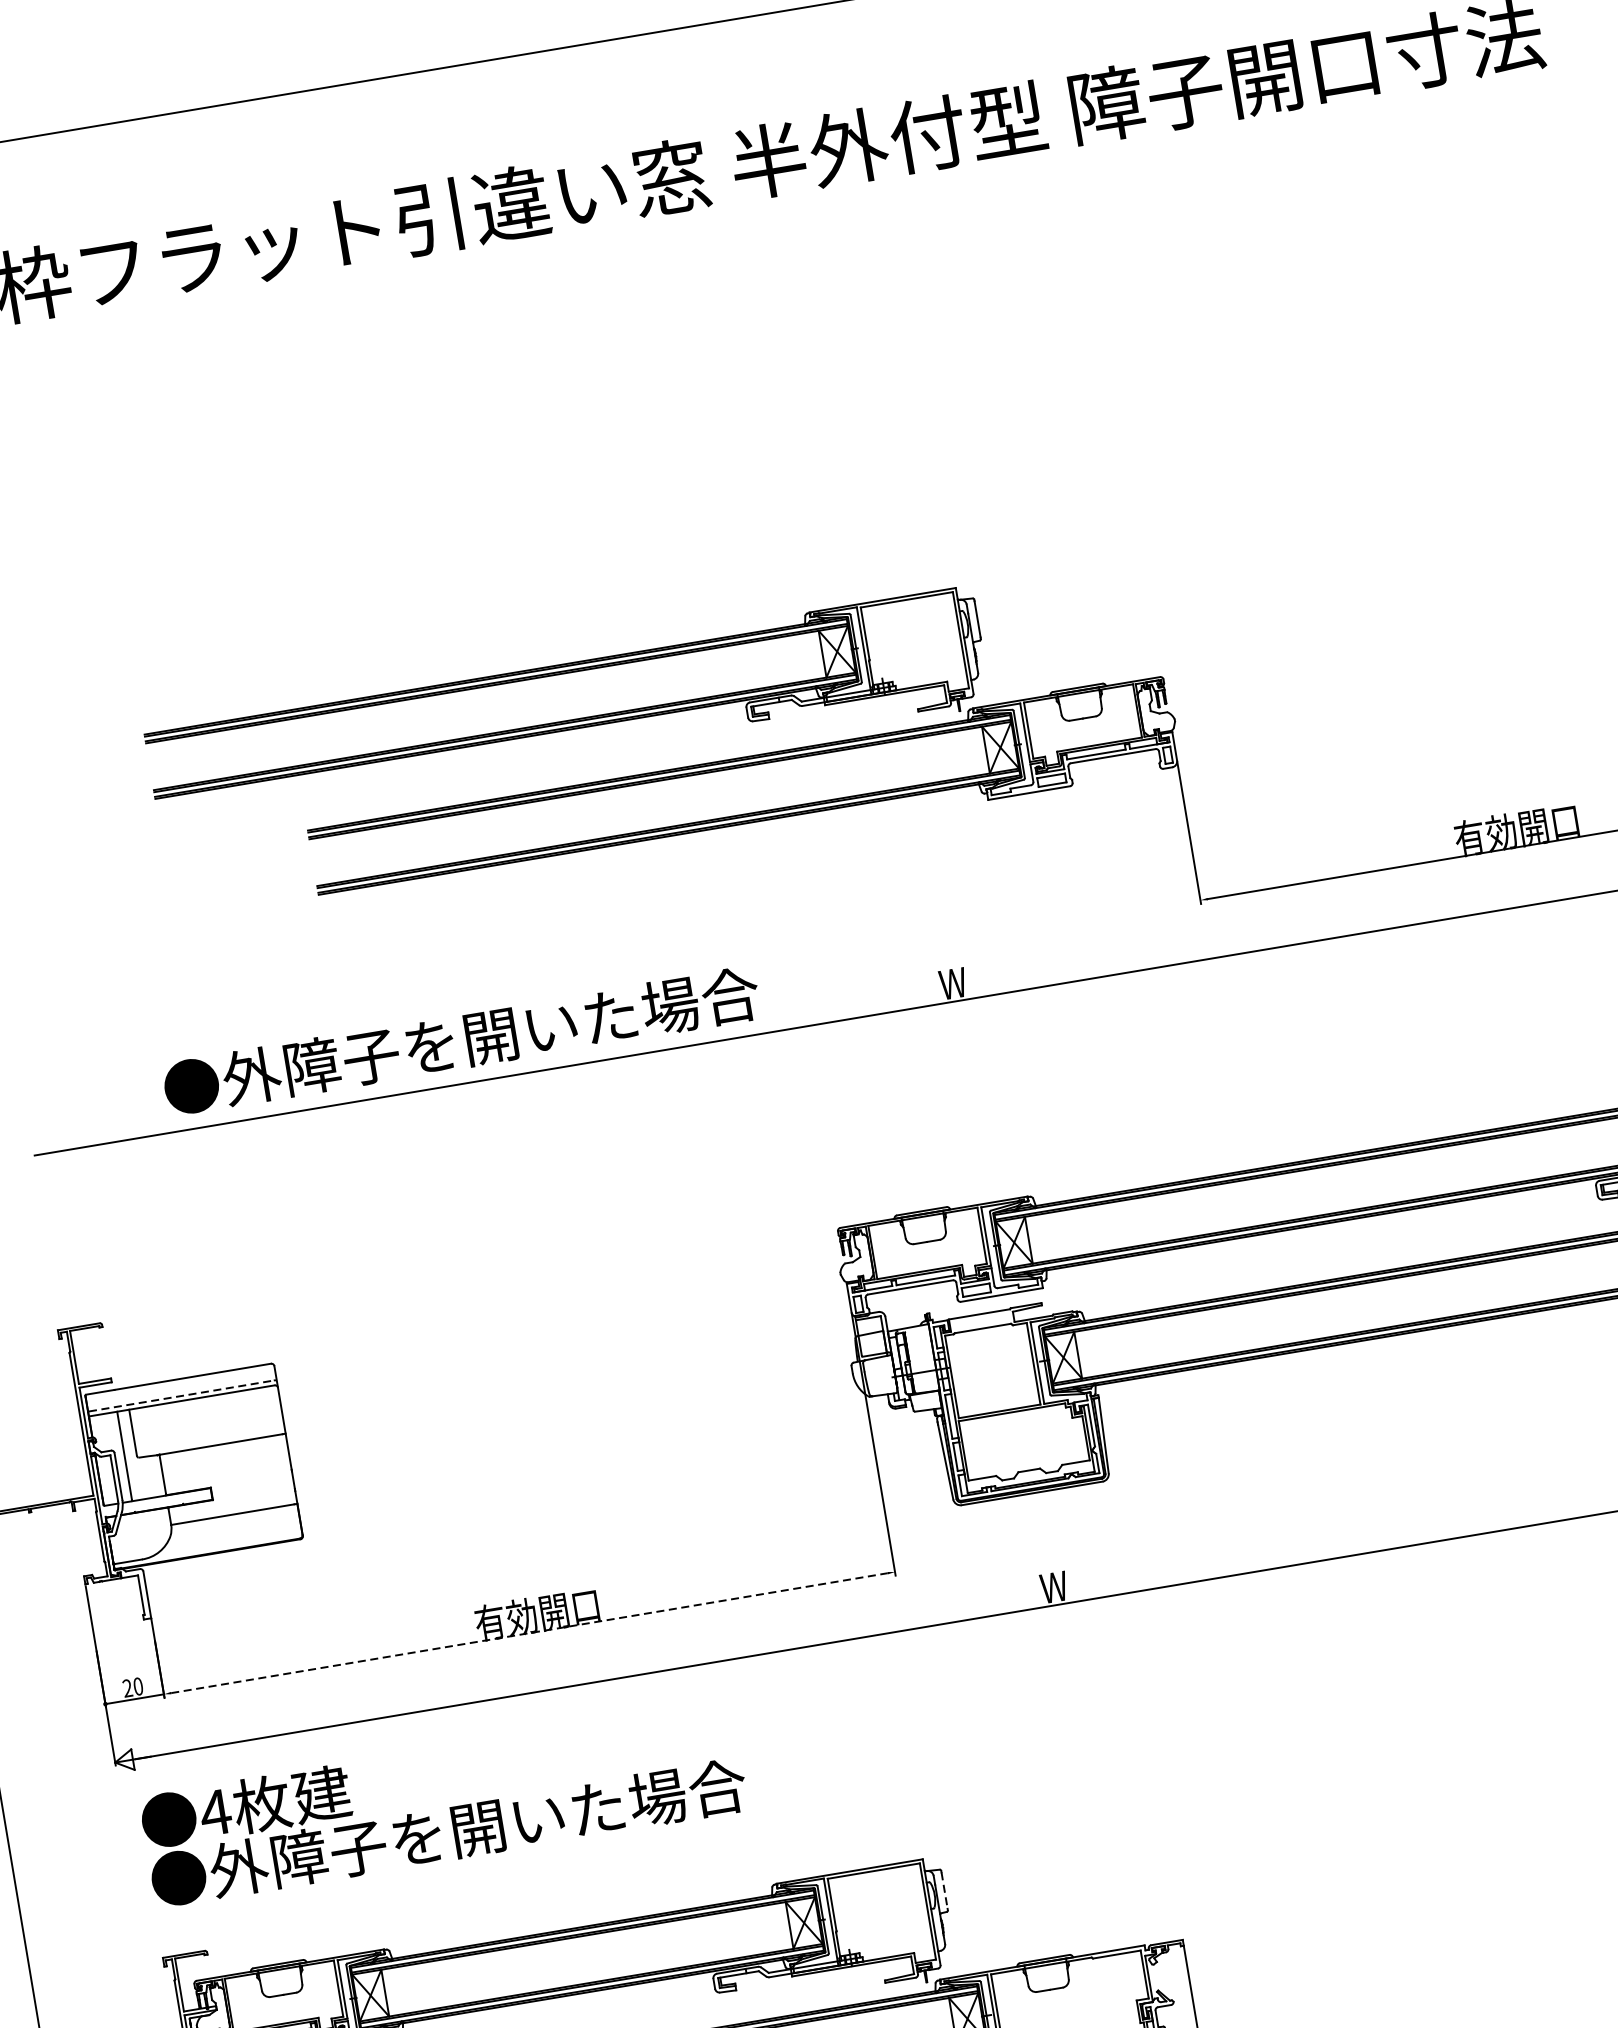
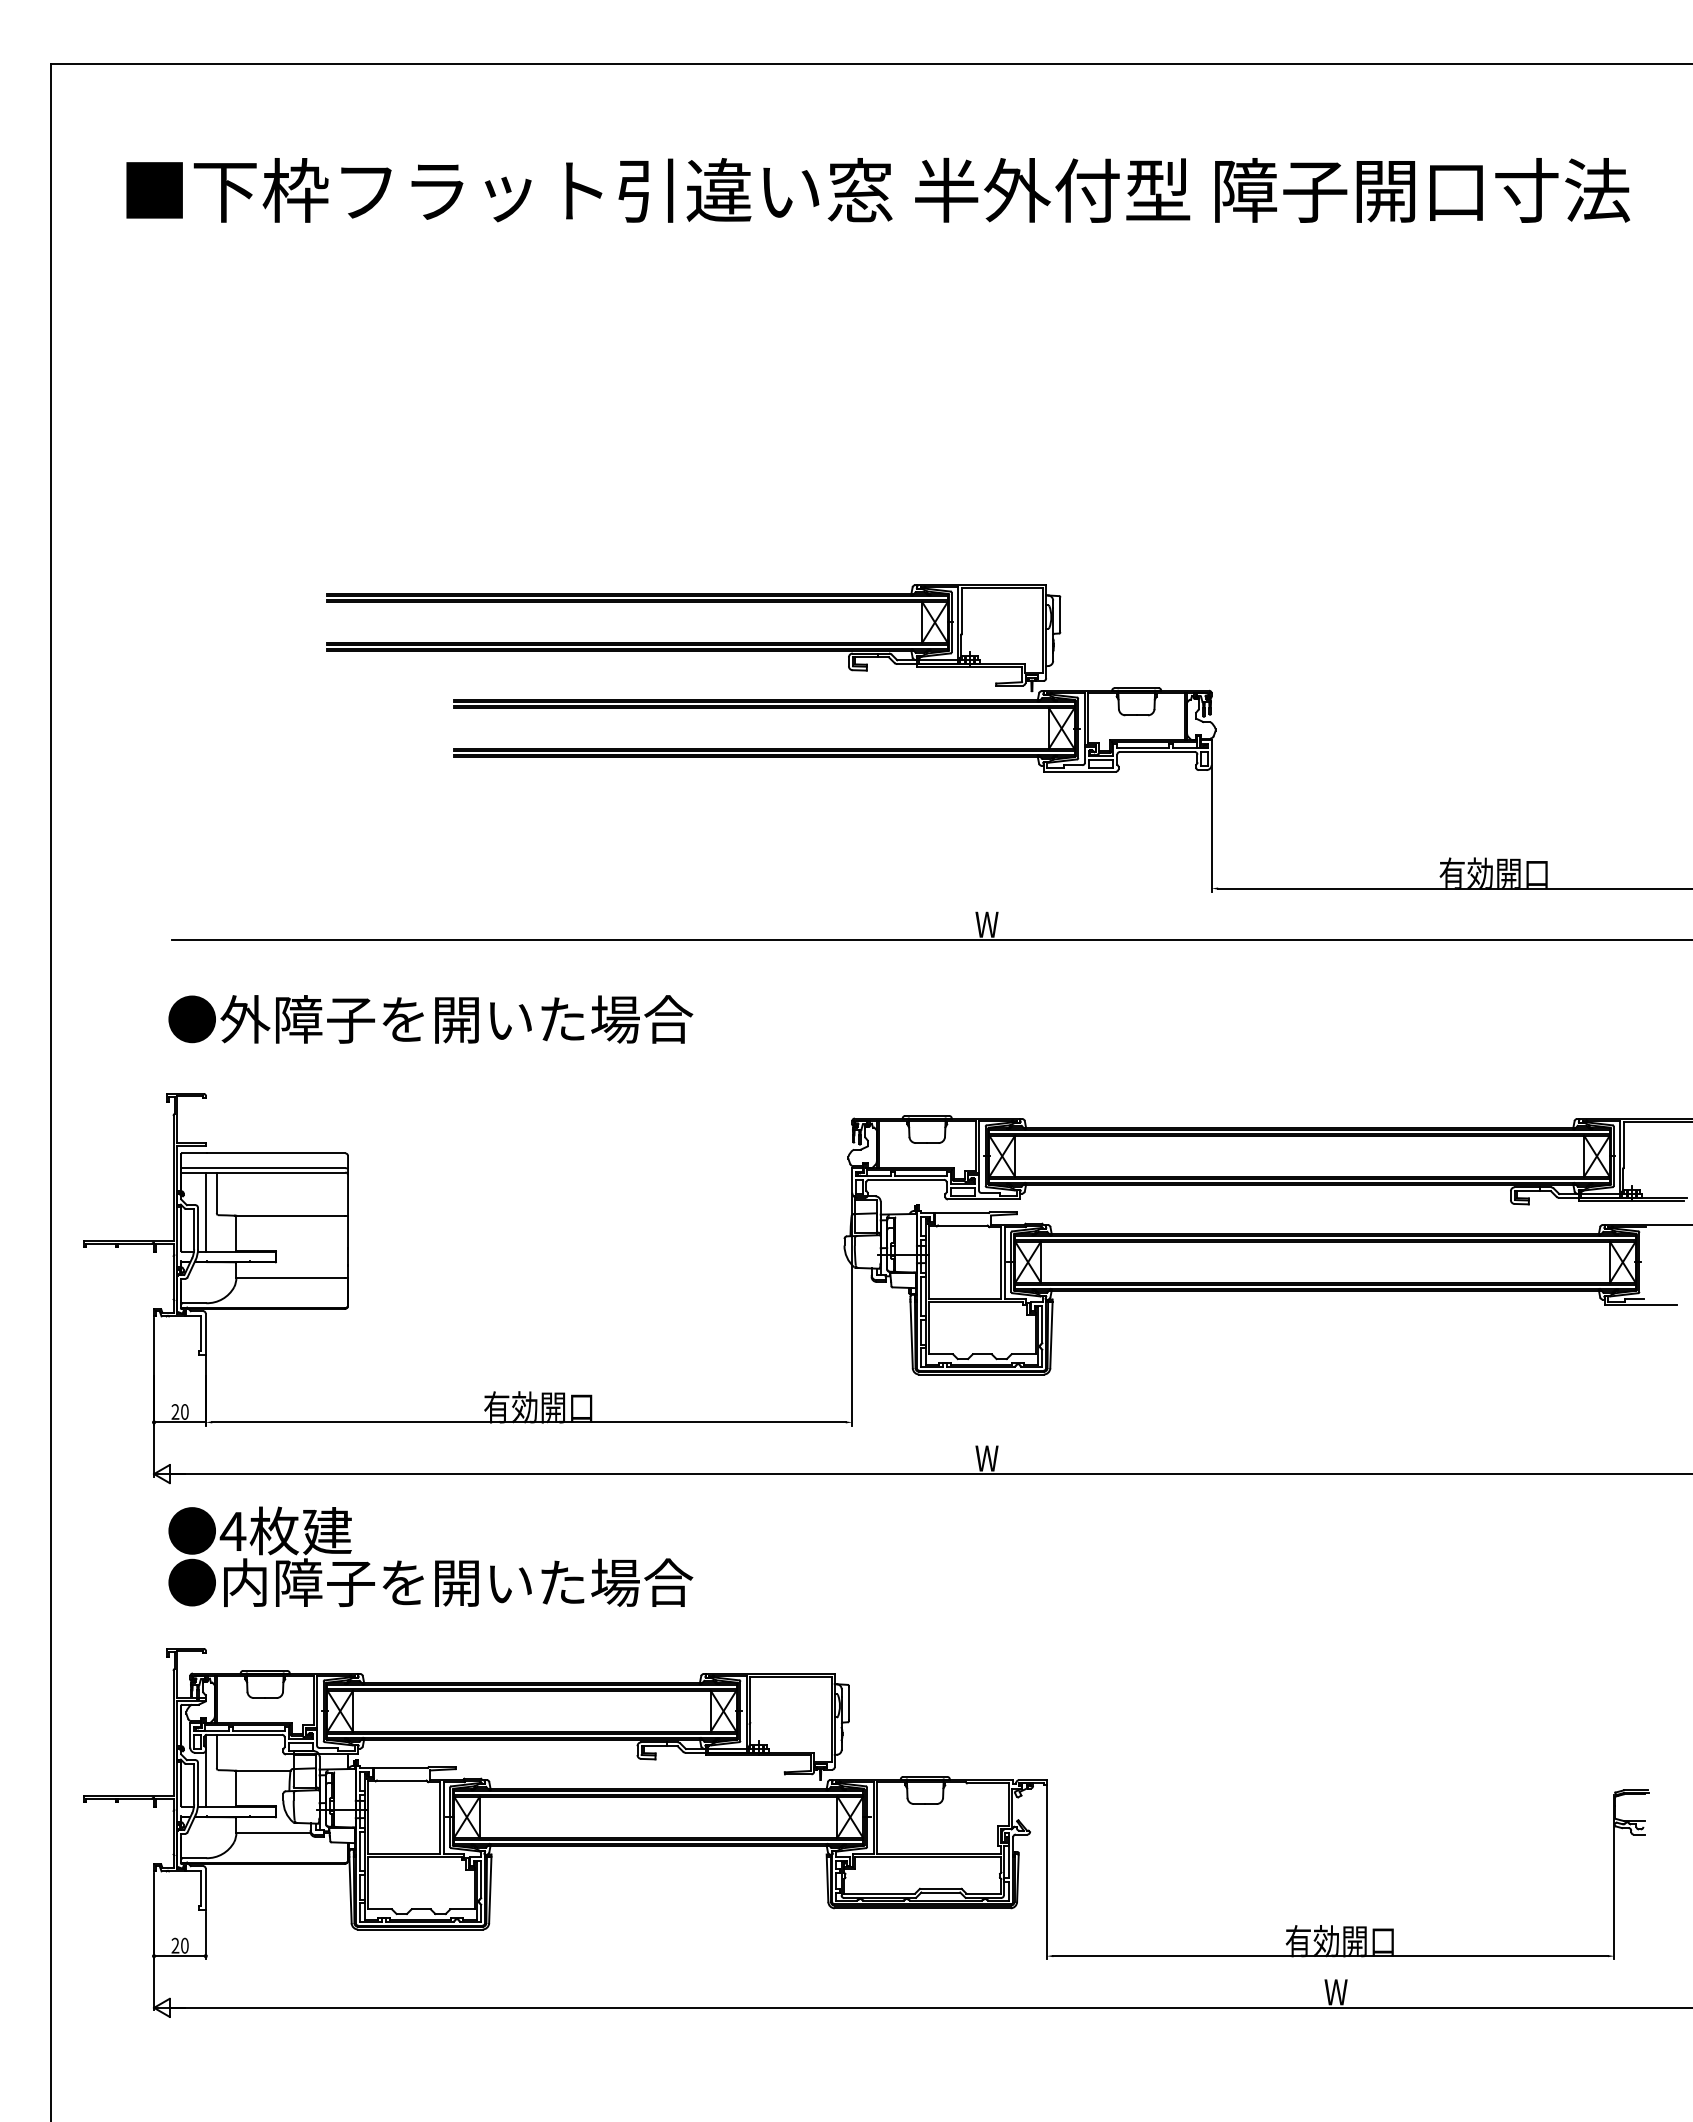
text: (461, 1041) -> (430, 1019), moved
line: (181, 1396) -> (263, 1168), dashed -> solid
line: (530, 1633) -> (529, 1422), dashed -> solid
text: (239, 1867) -> (245, 1582), ●外障子を開いた場合 -> ●内障子を開いた場合
line: (945, 1891) -> (849, 1704), dashed -> solid

